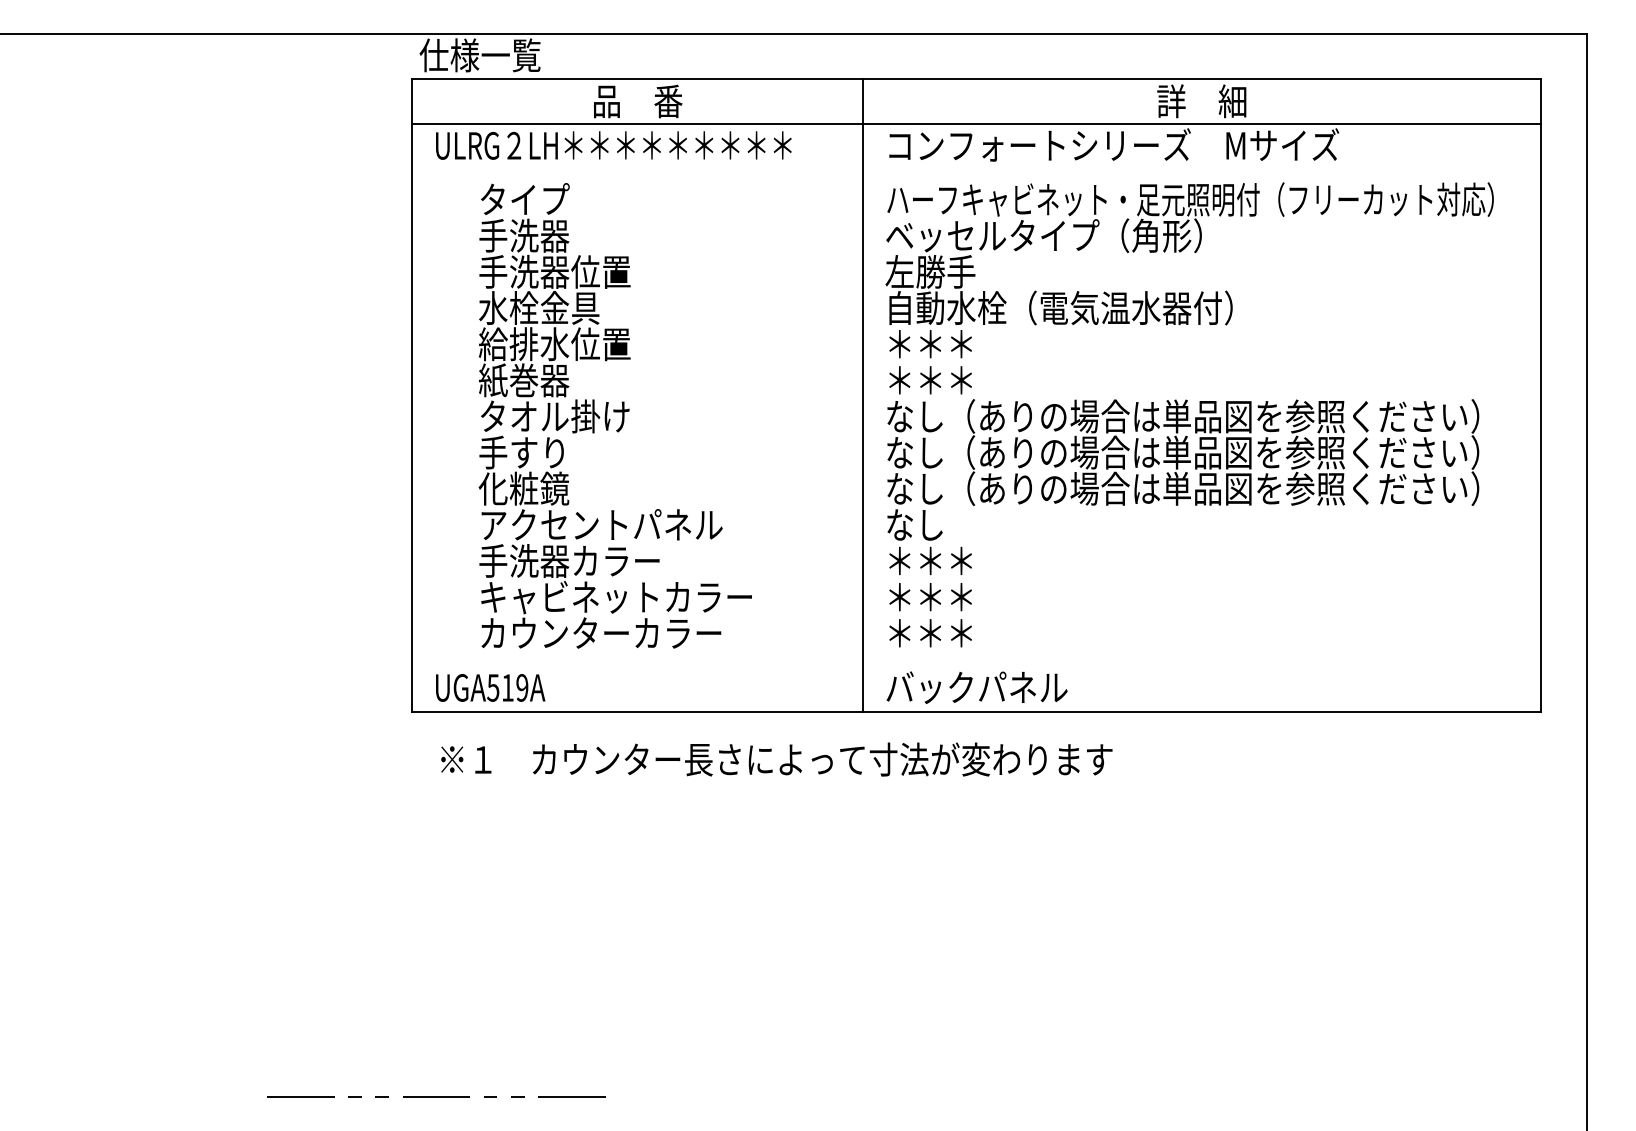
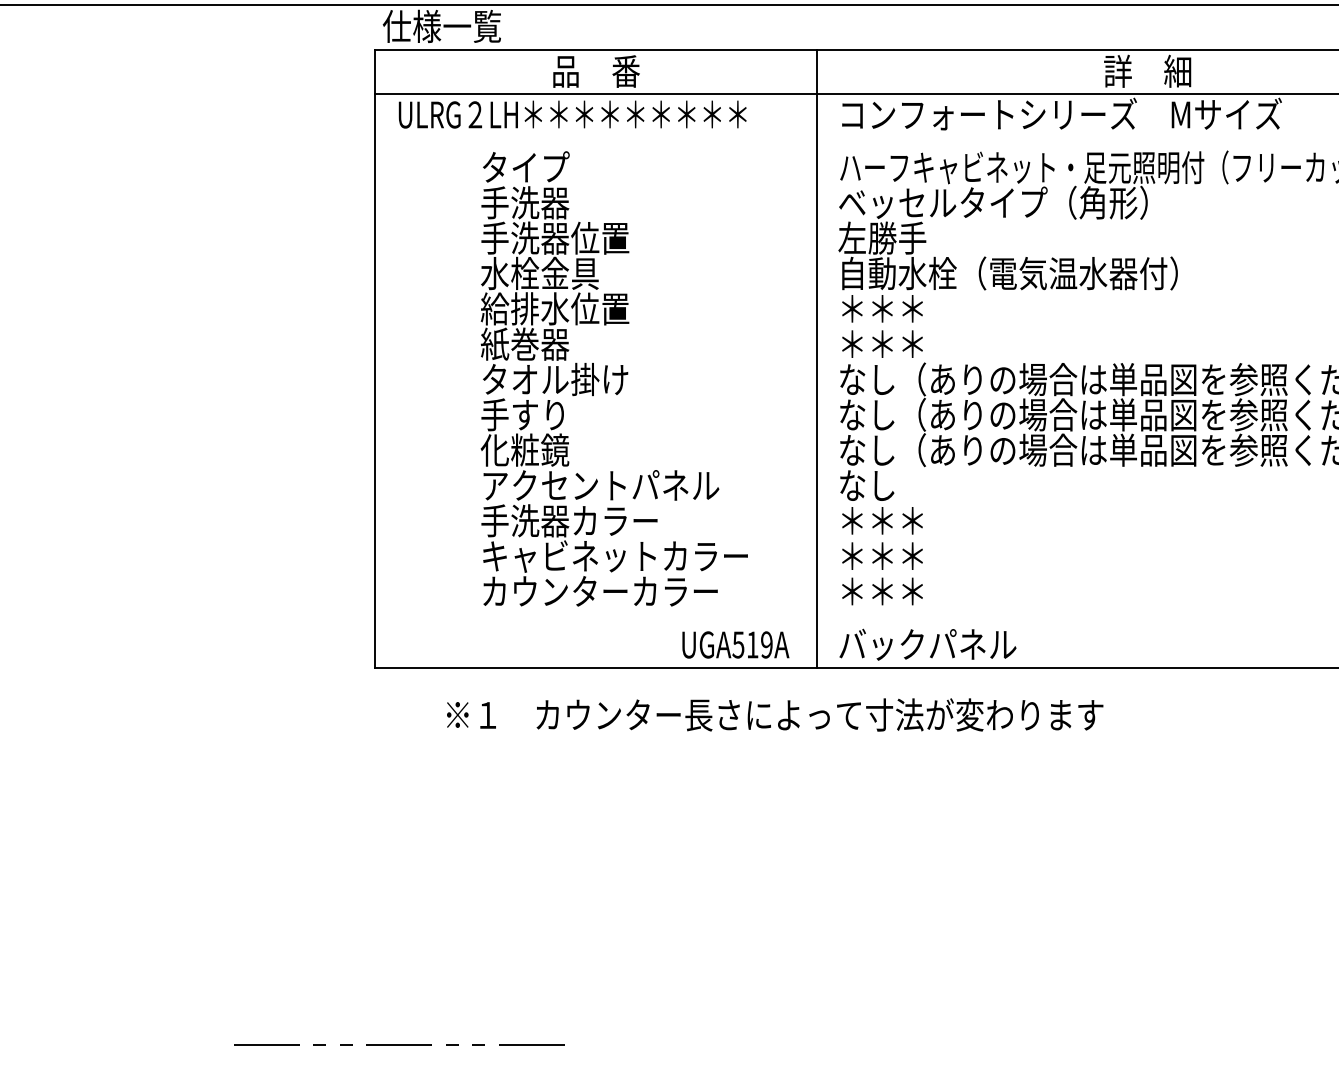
text: (614, 415) -> (613, 378), moved
text: (490, 687) -> (735, 644), moved
text: (776, 759) -> (774, 714), moved

